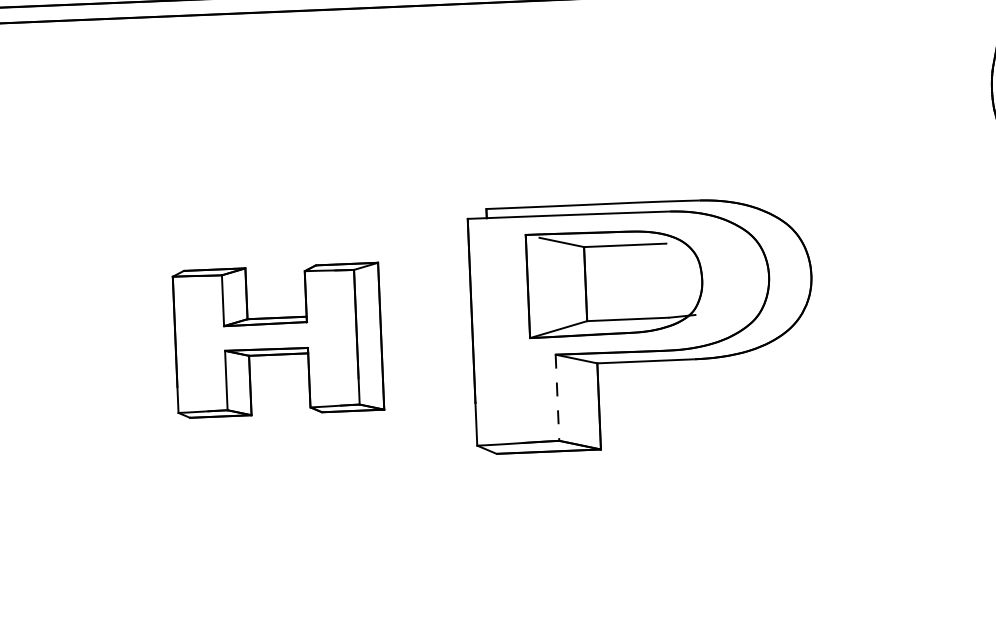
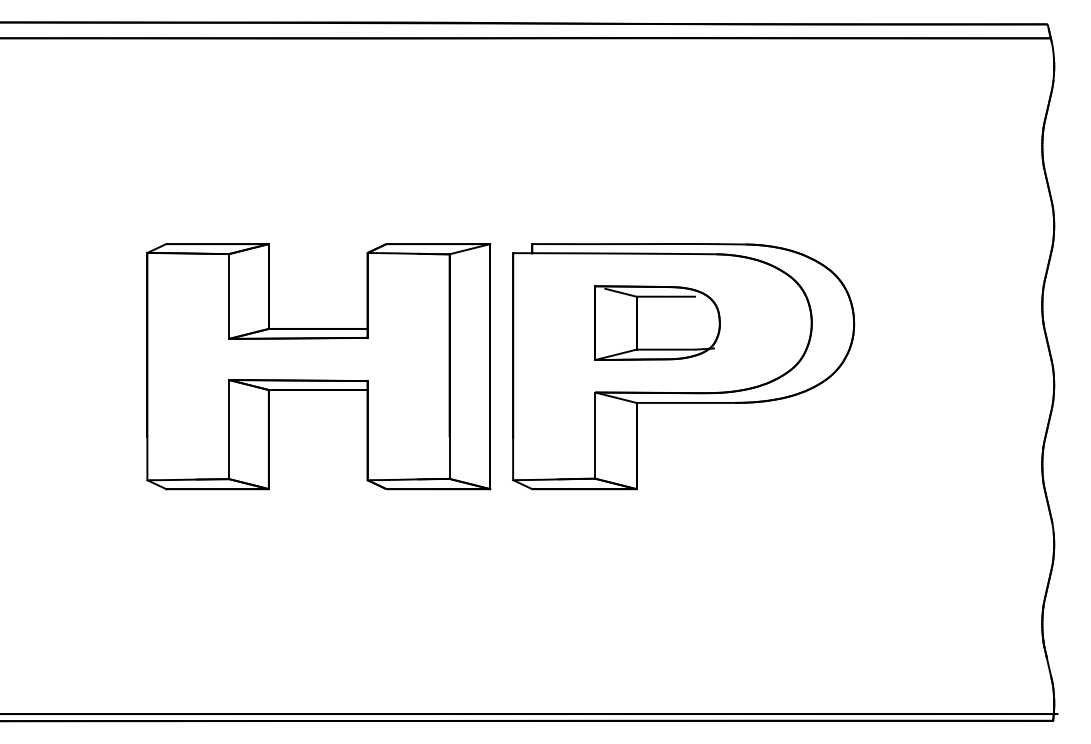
part: (614, 282) -> (657, 322), size x0.71
part: (278, 340) -> (318, 366), size x1.67
line: (557, 398) -> (595, 436), dashed -> solid

